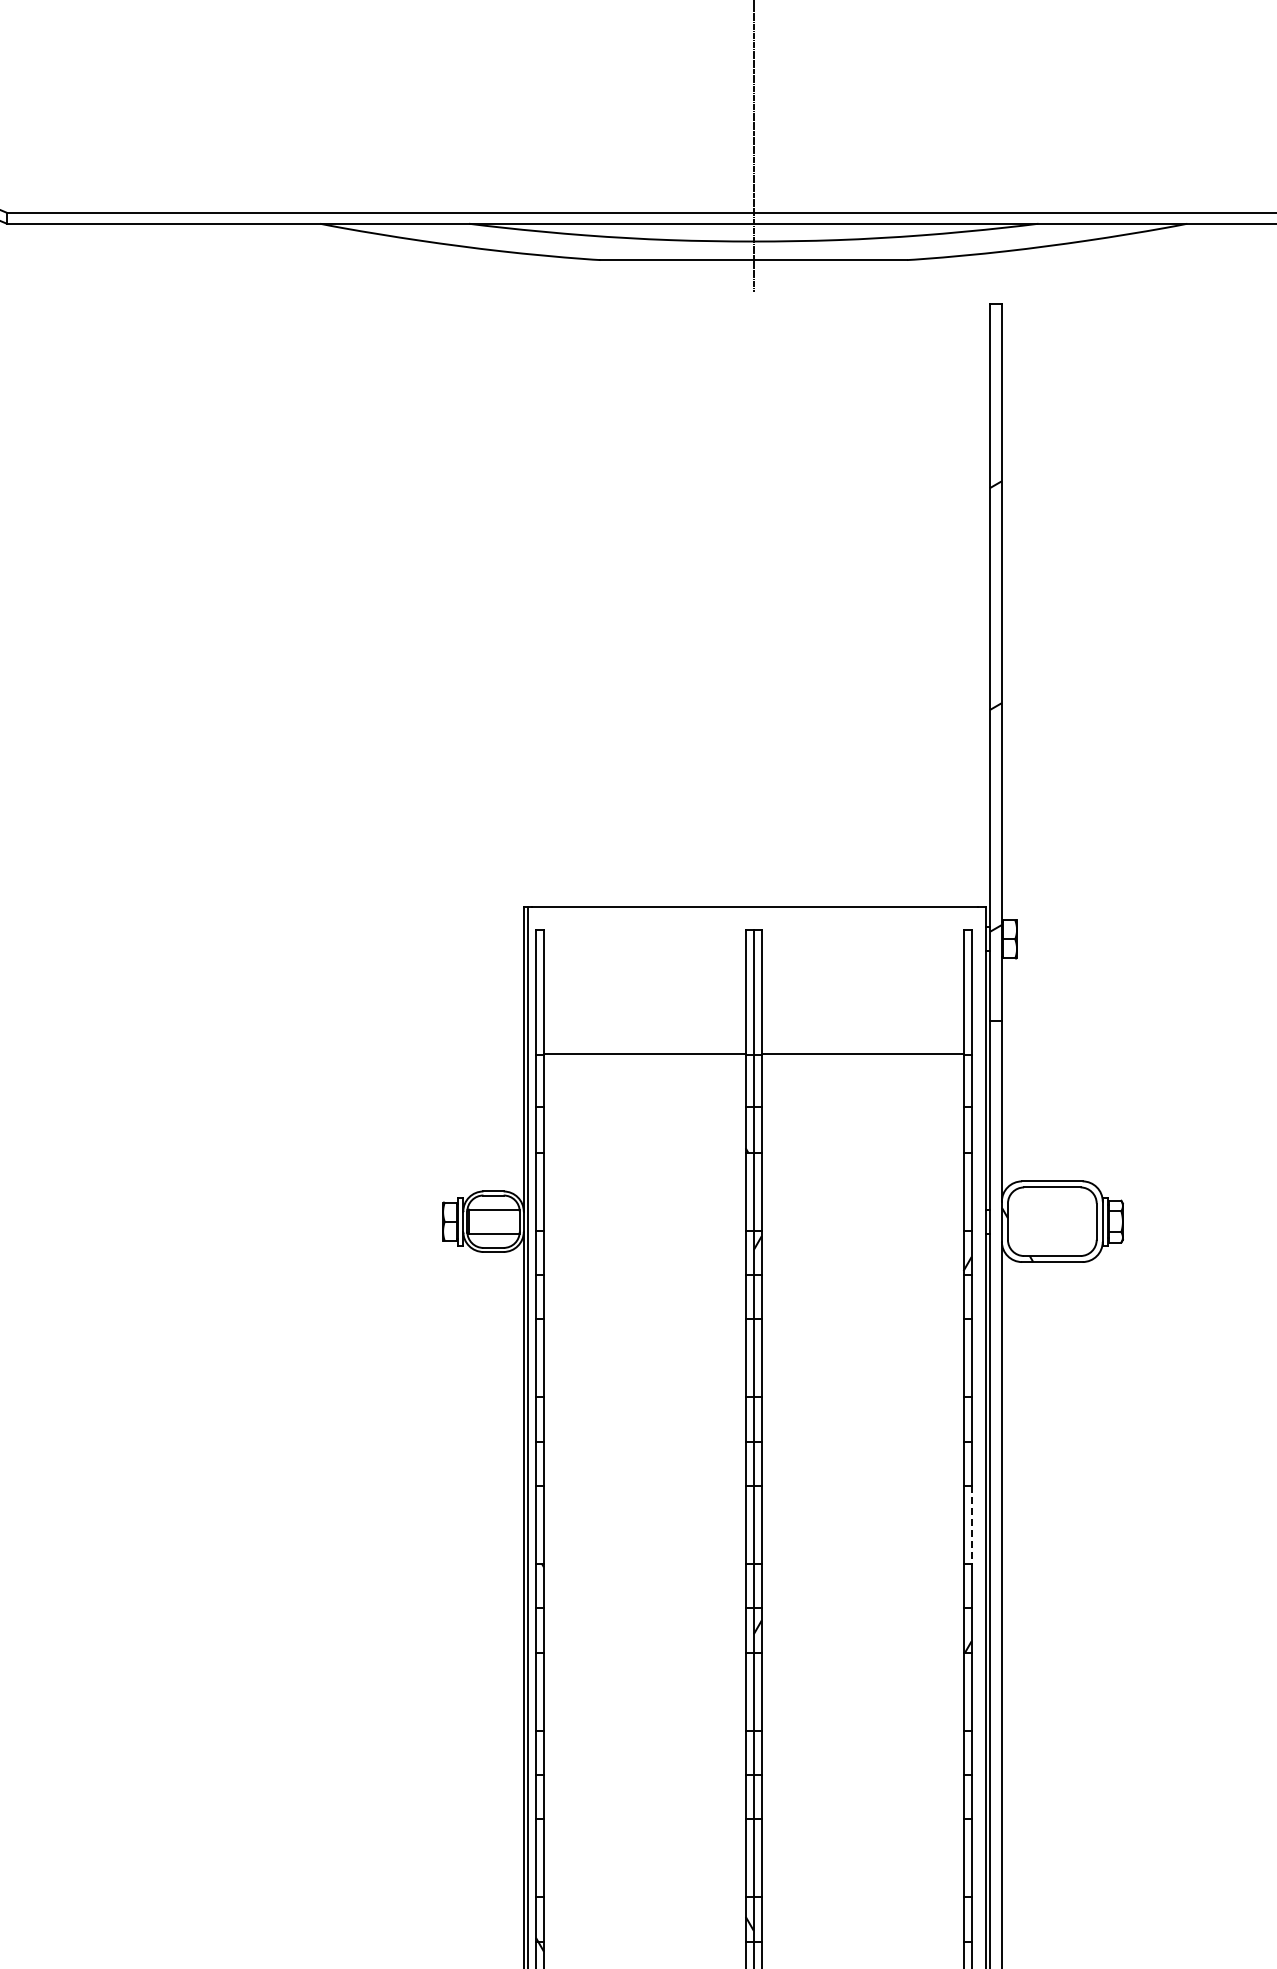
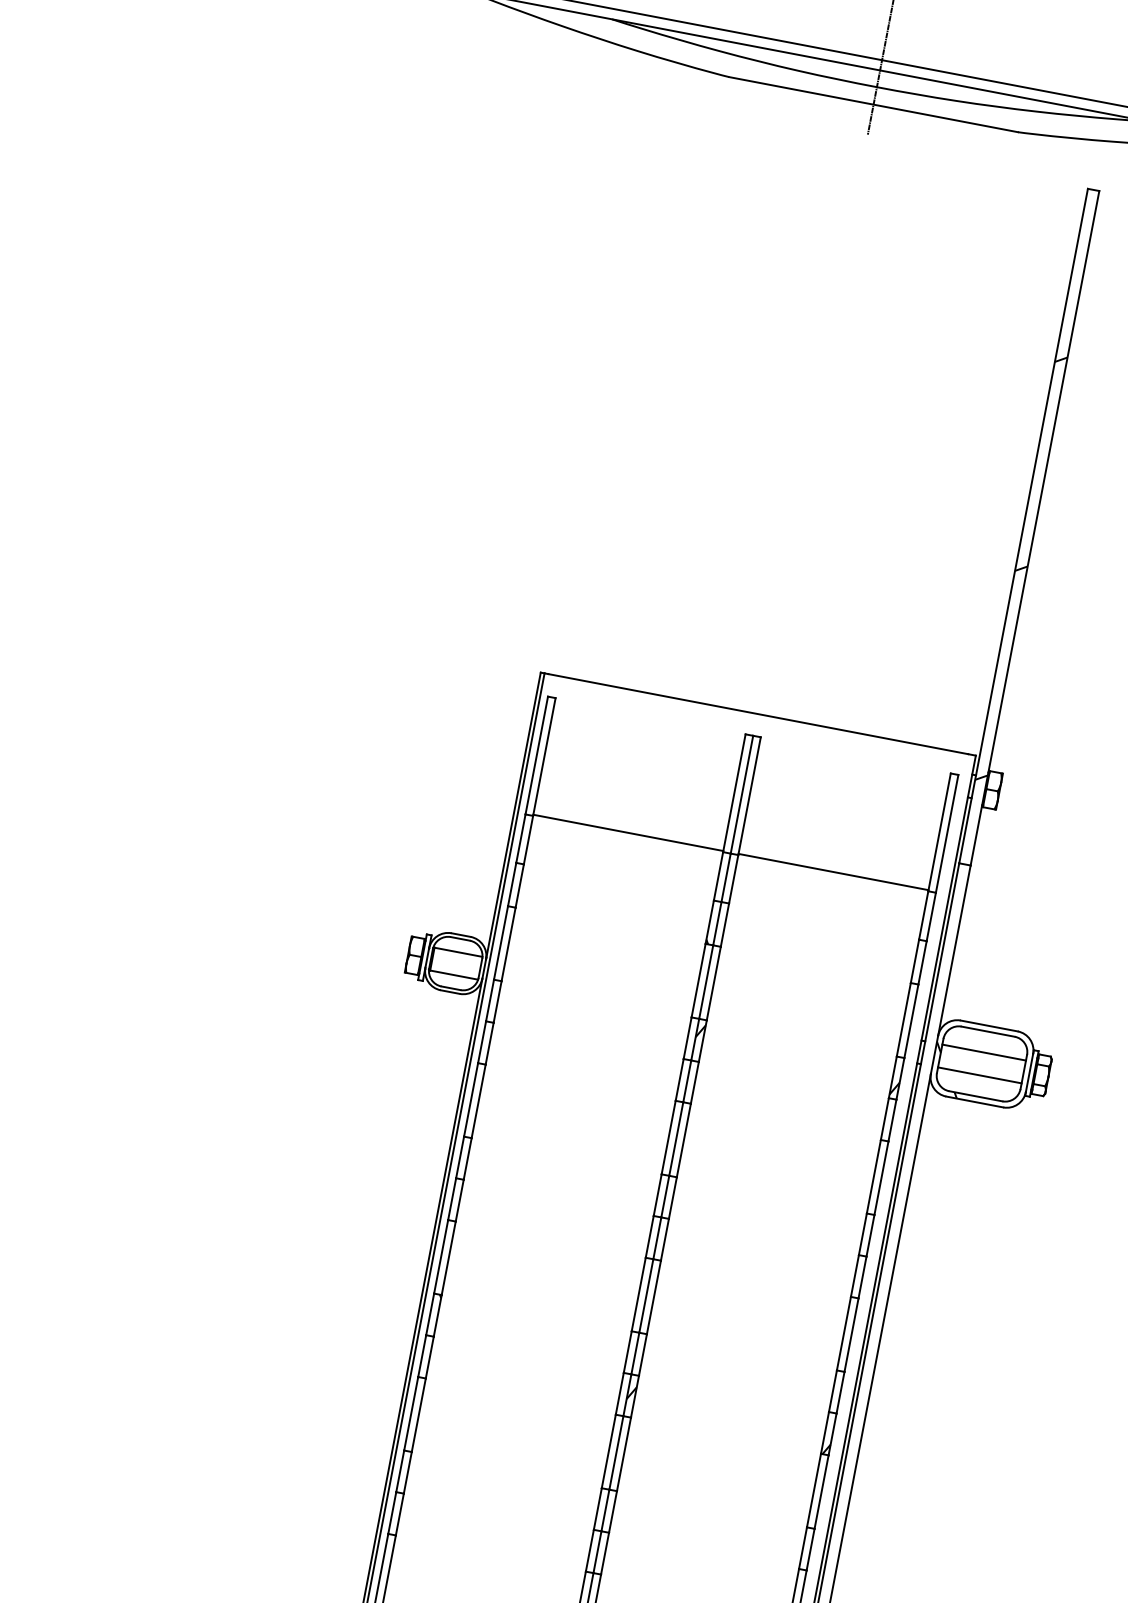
line: (1051, 1209) -> (983, 1052), added
line: (1051, 1233) -> (979, 1074), added
line: (971, 1525) -> (851, 1335), dashed -> solid

